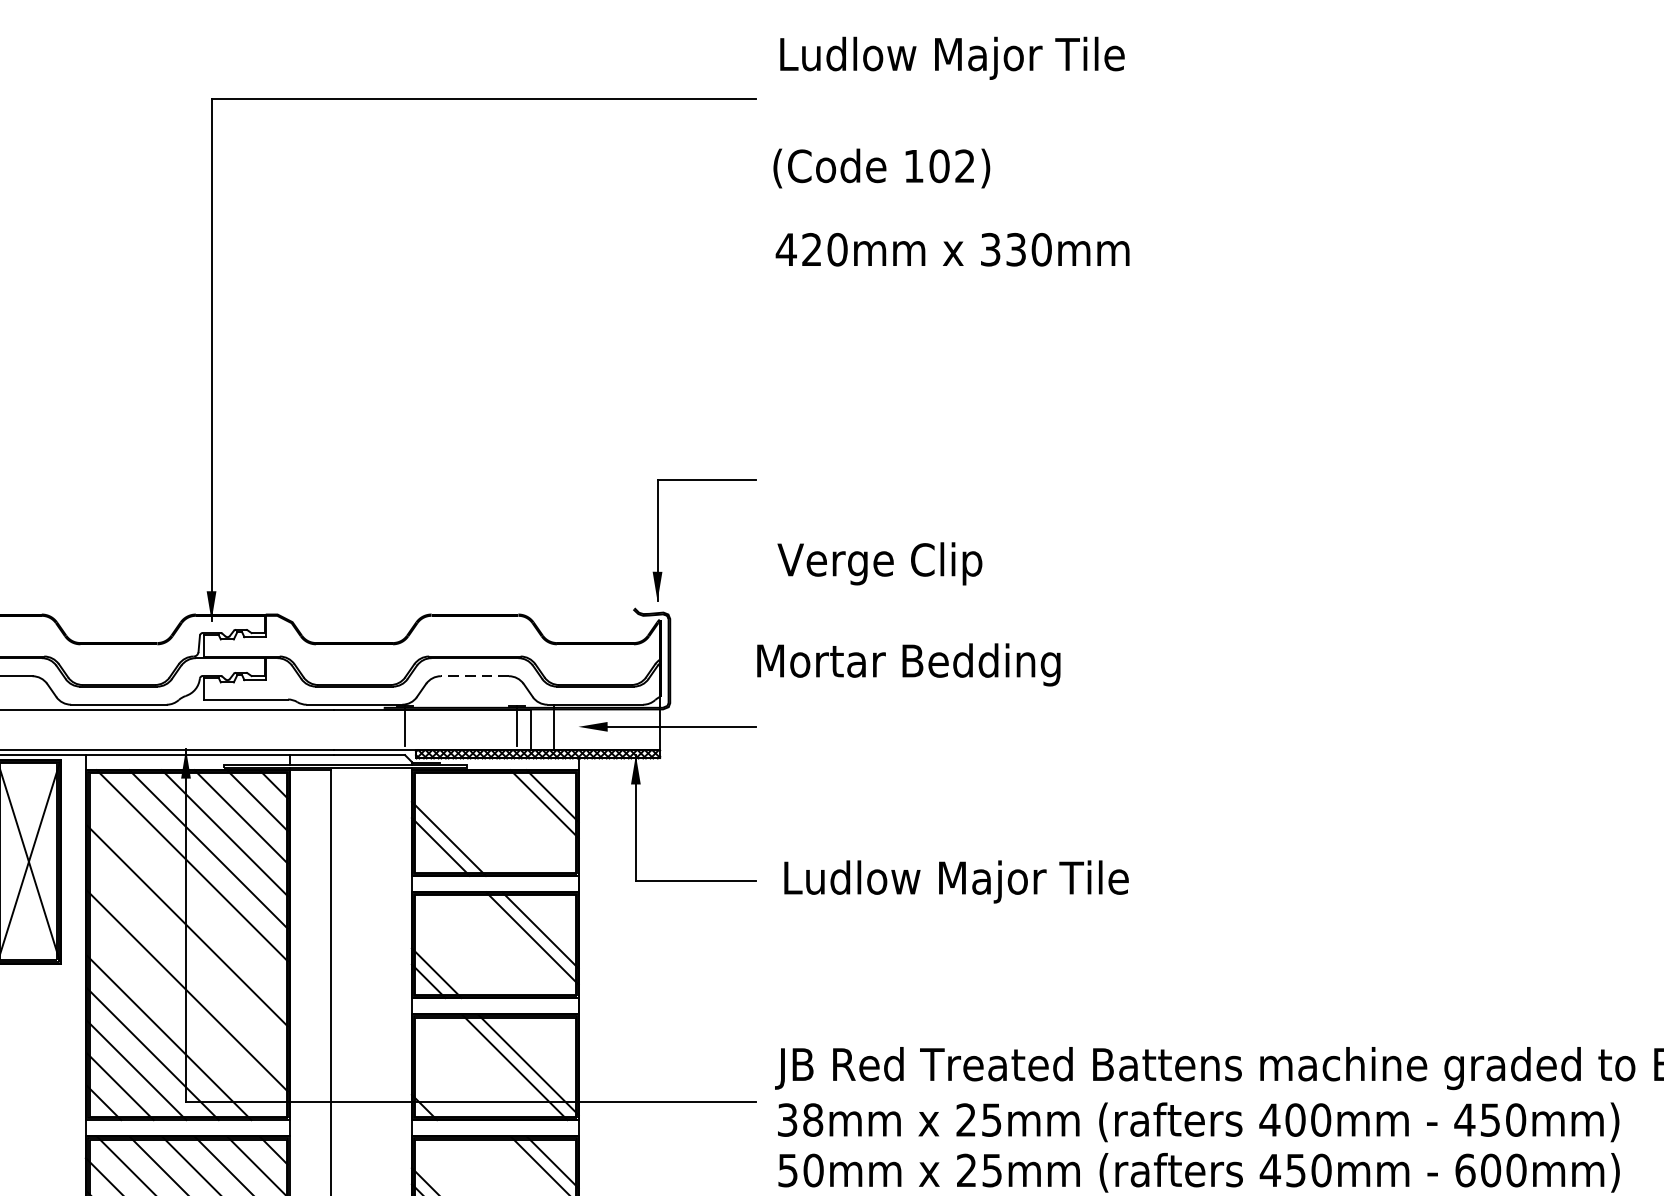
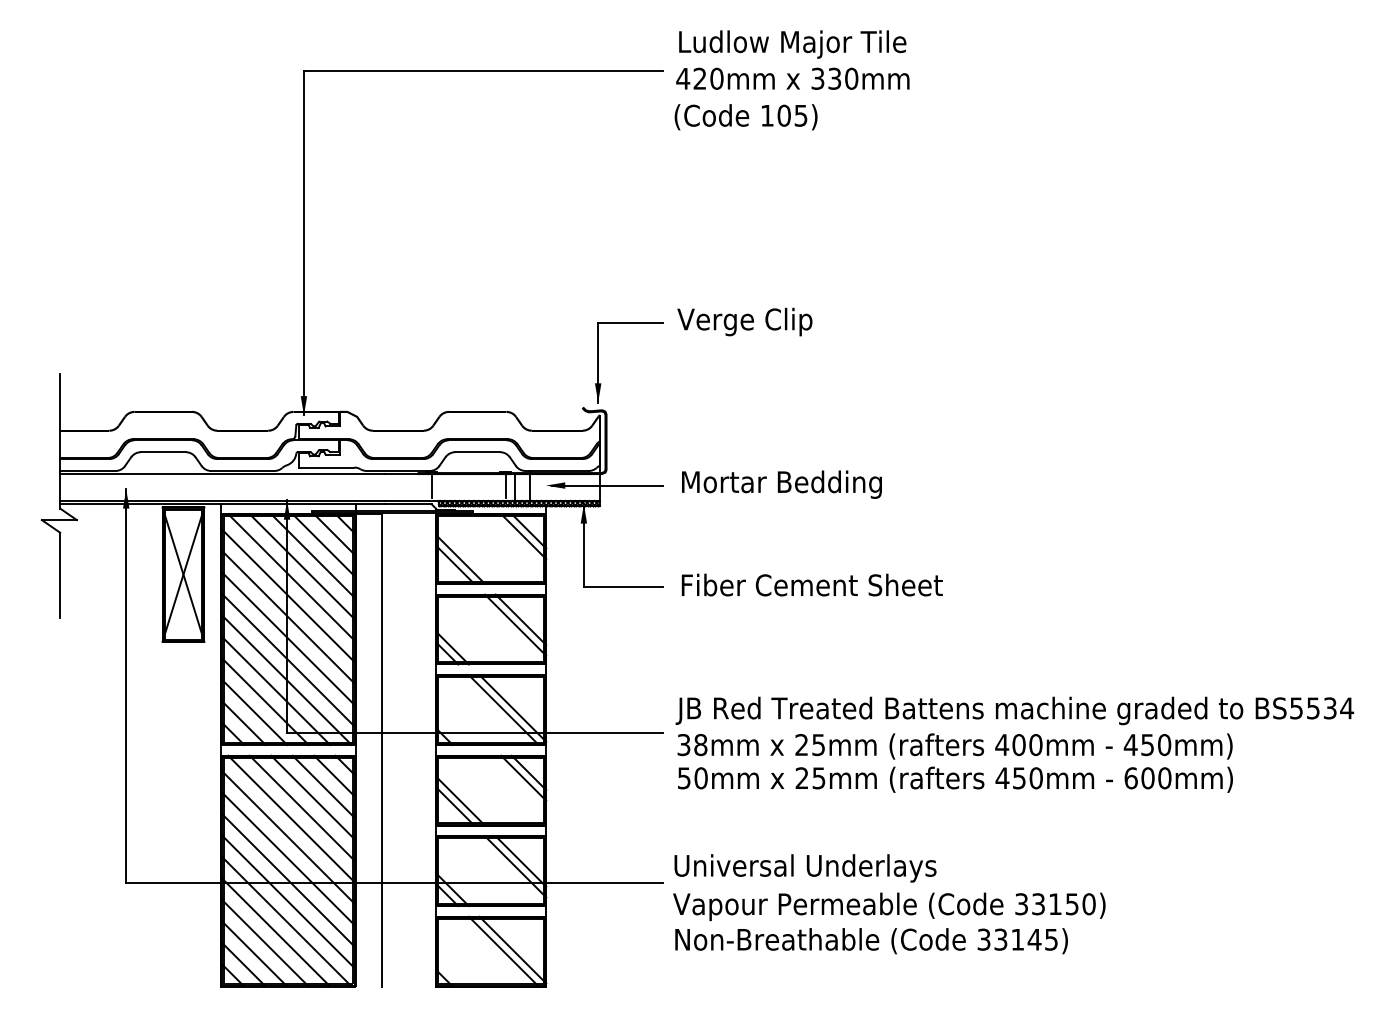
text: (964, 165) -> (800, 115), 102) -> 105)
text: (952, 249) -> (792, 78), moved
text: (879, 563) -> (744, 321), moved
text: (908, 664) -> (781, 484), moved
line: (474, 676) -> (477, 452), dashed -> solid
text: (983, 881) -> (813, 587), Ludlow Major Tile -> Fiber Cement Sheet
line: (186, 891) -> (287, 594), added
line: (186, 957) -> (287, 637), added
line: (185, 1020) -> (286, 679), added

